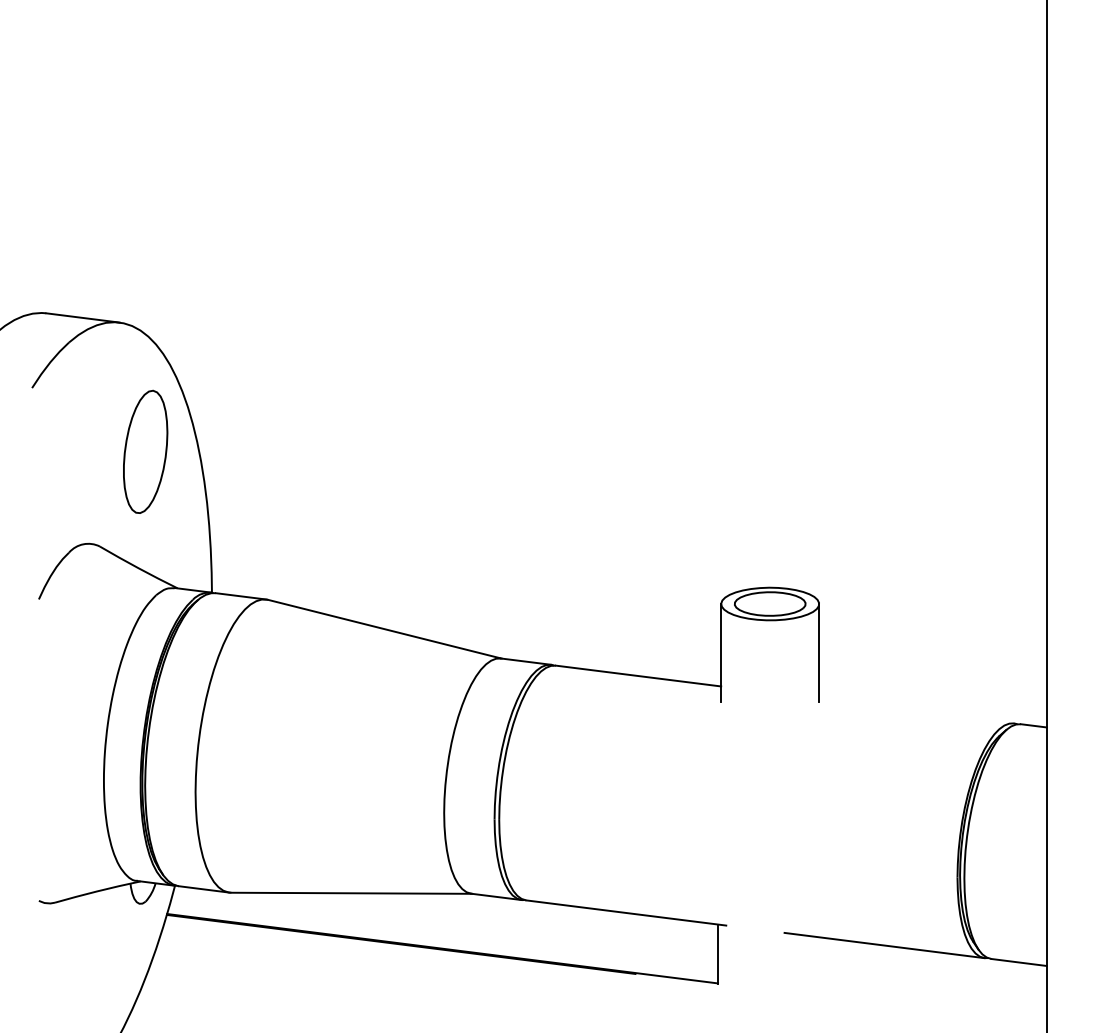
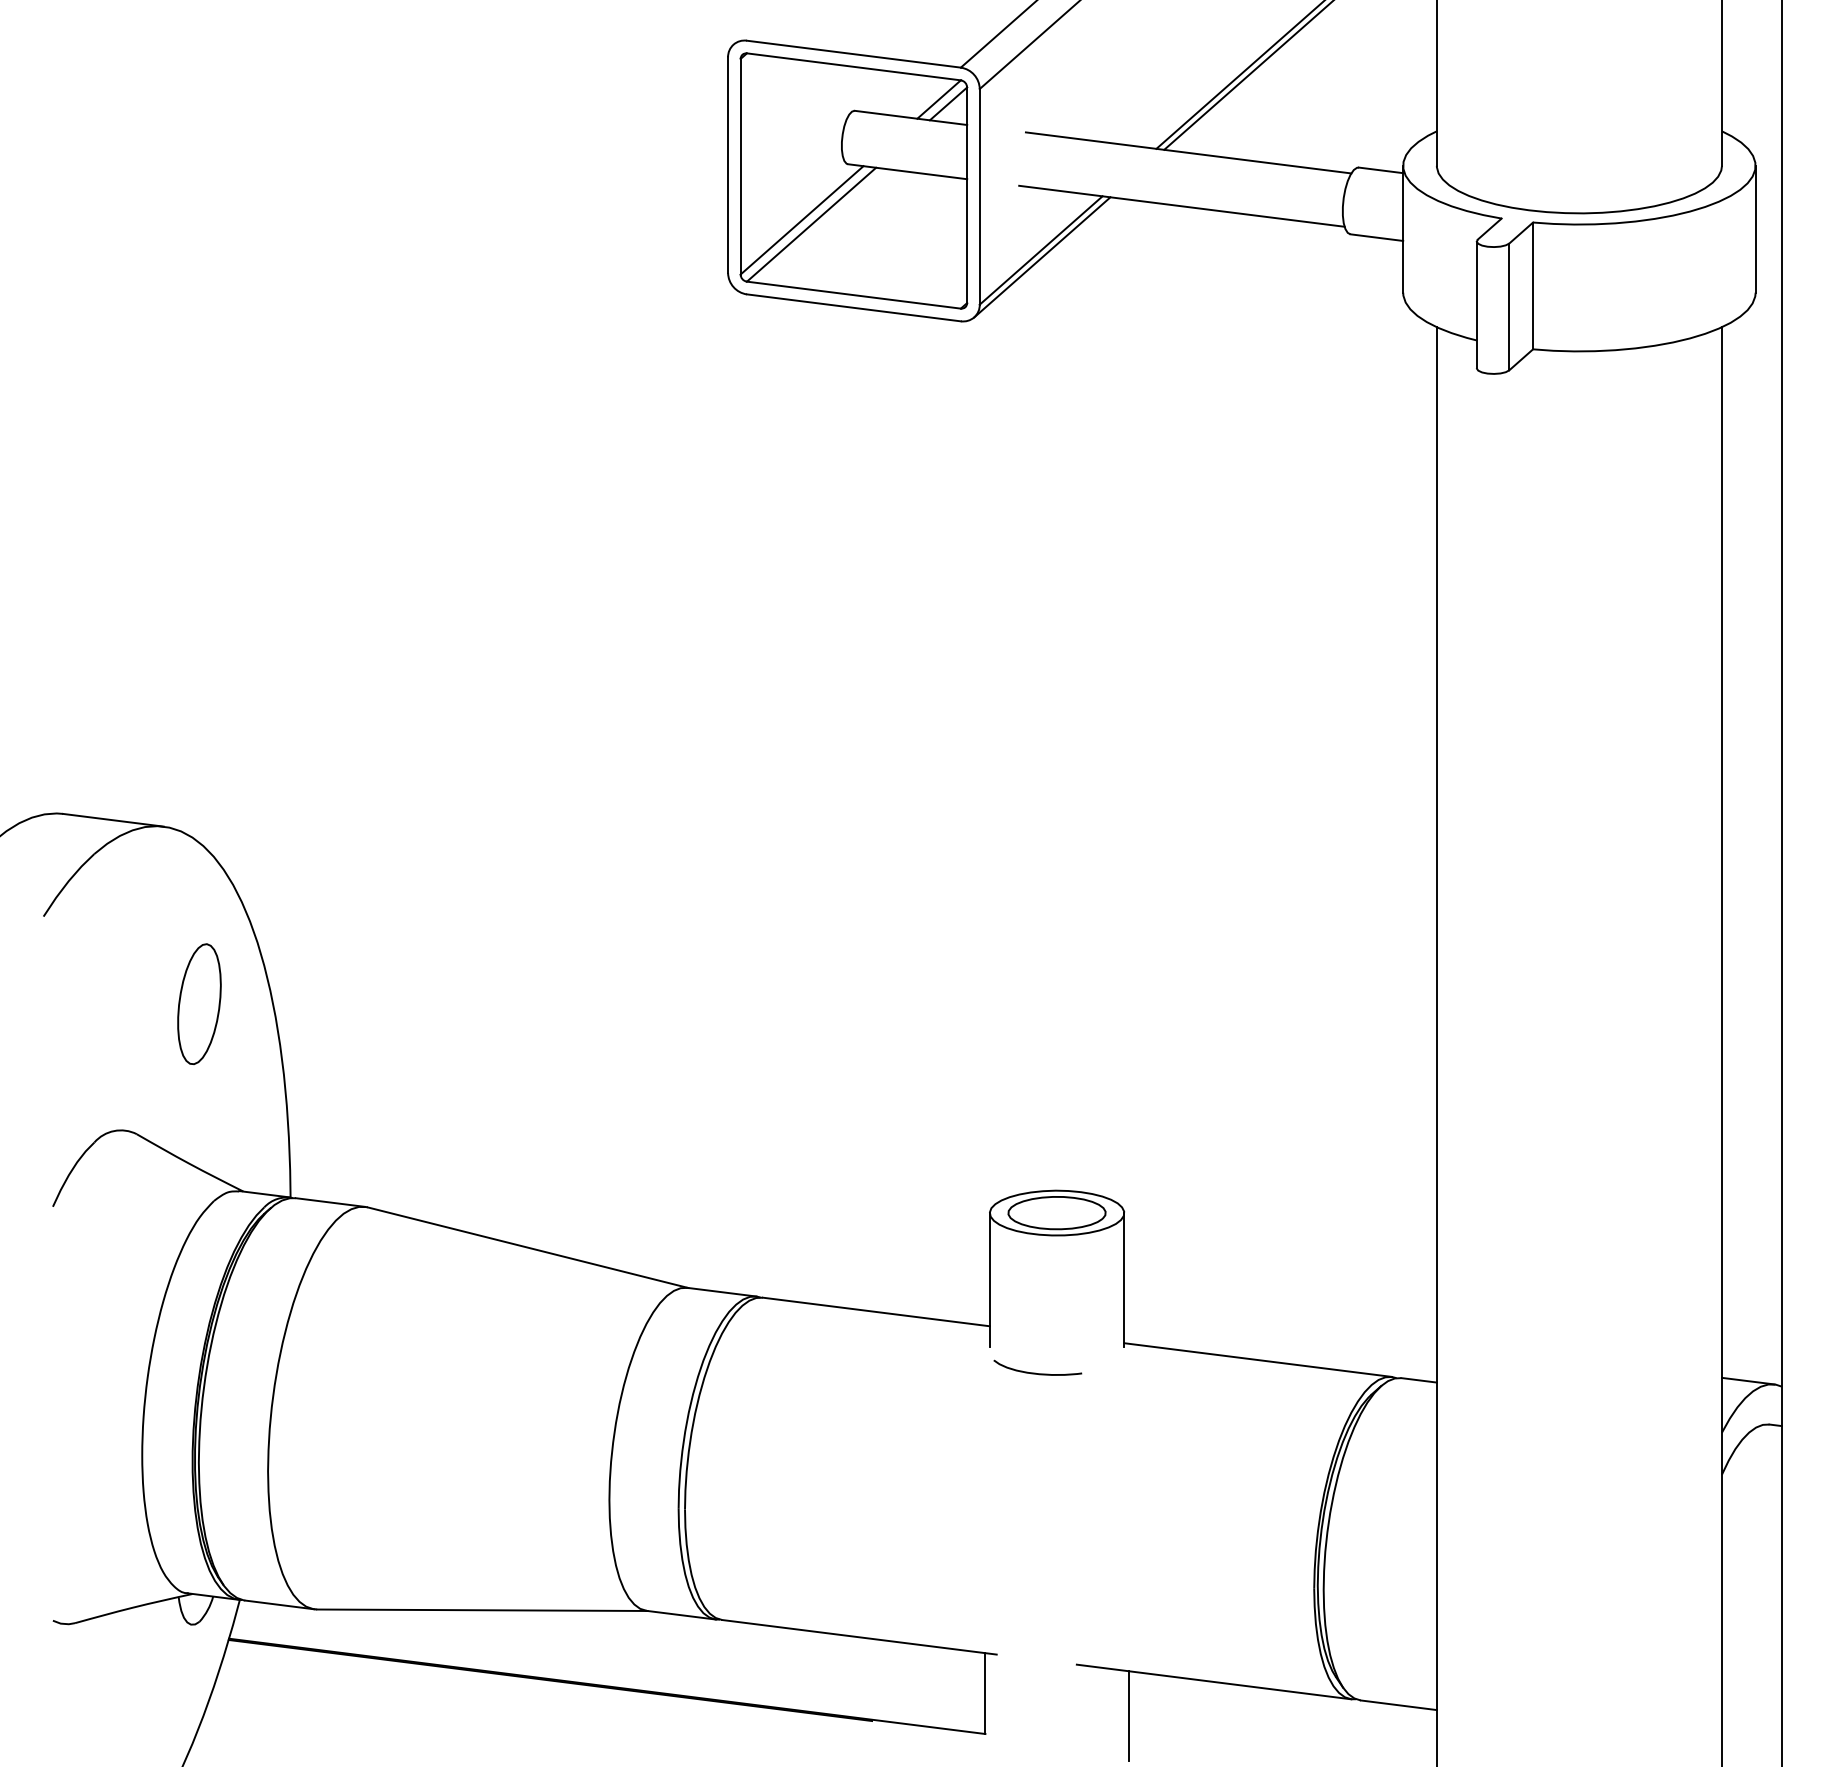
part: (145, 451) -> (199, 1003), size x0.71
line: (916, 710) -> (1257, 1359), added
curve: (754, 720) -> (1035, 1372), added
line: (822, 969) -> (1128, 1715), added

